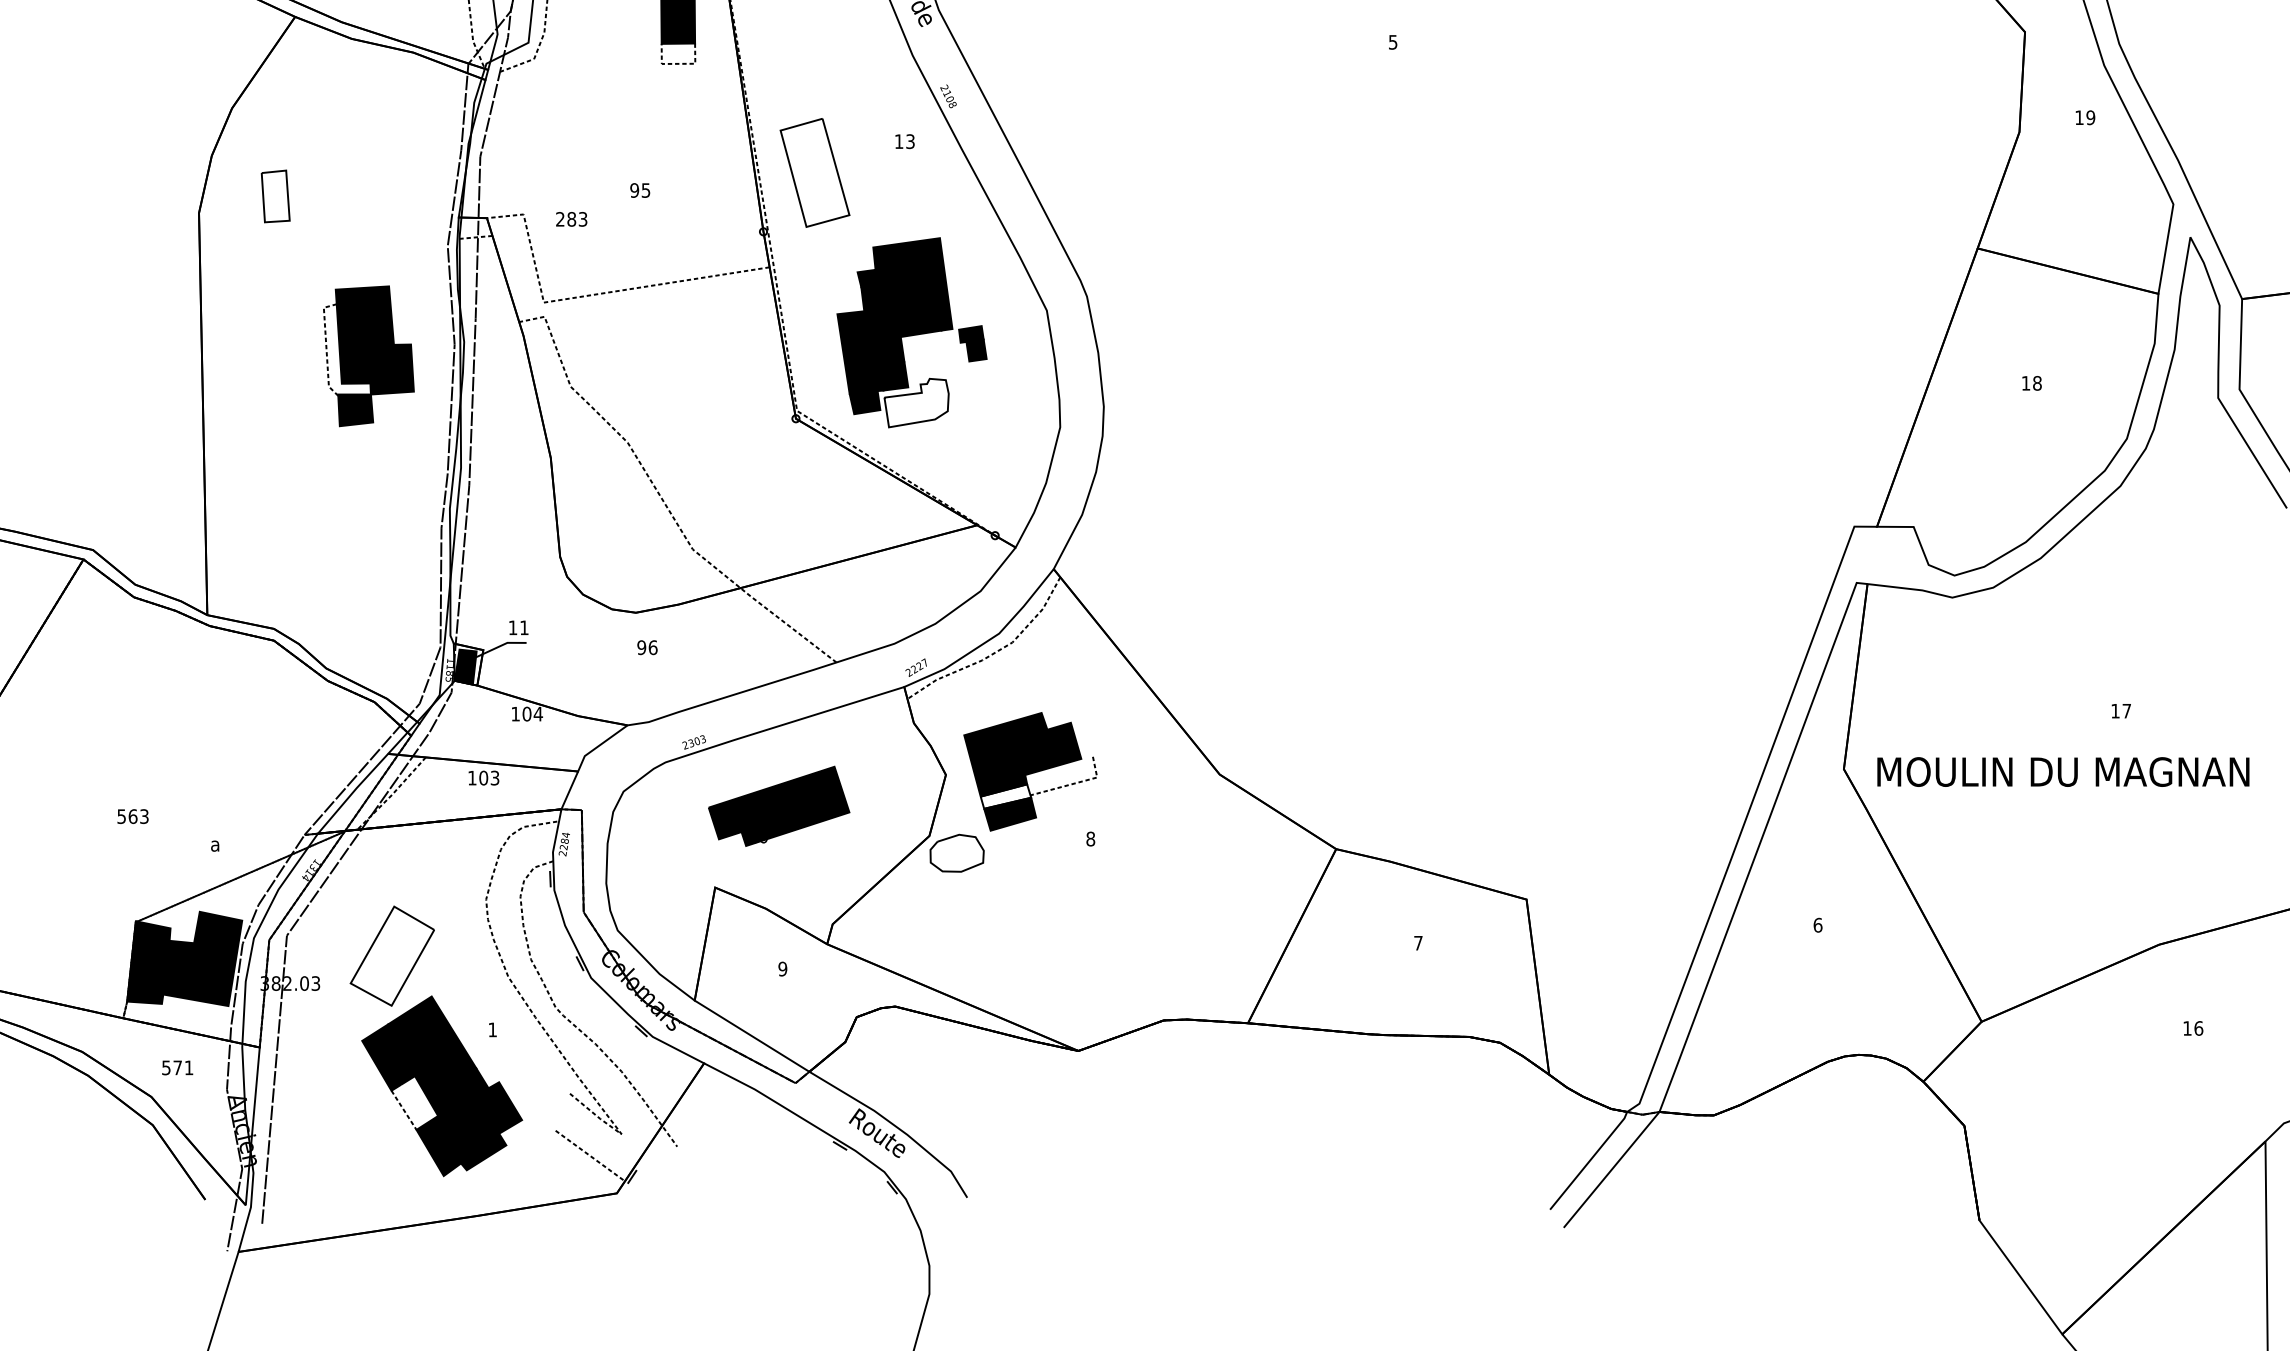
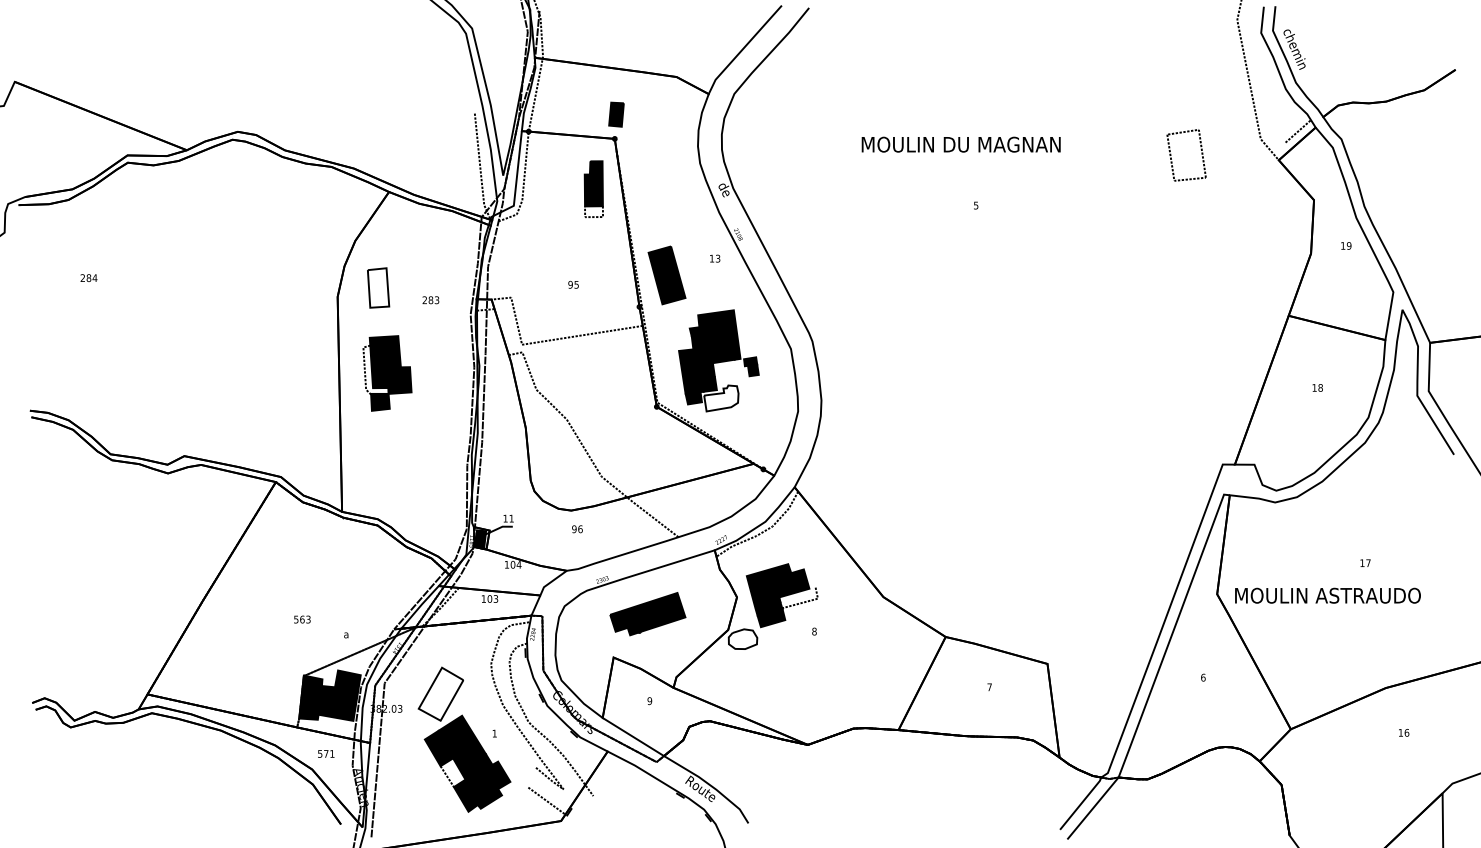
fill: (814, 173) -> (666, 275), added
part: (275, 195) -> (378, 287), size x1.43
text: (570, 219) -> (430, 300), moved
part: (368, 356) -> (387, 373), moved
text: (2138, 771) -> (1374, 595), MOULIN DU MAGNAN -> MOULIN ASTRAUDO
fill: (1004, 795) -> (768, 608), added

